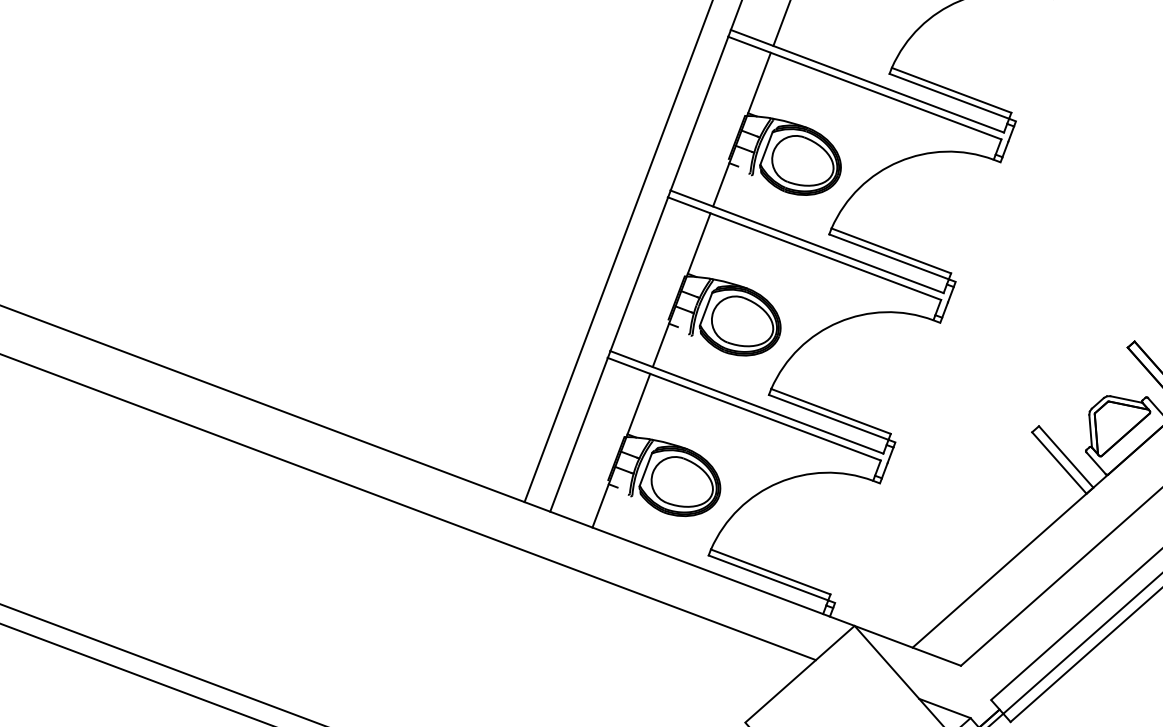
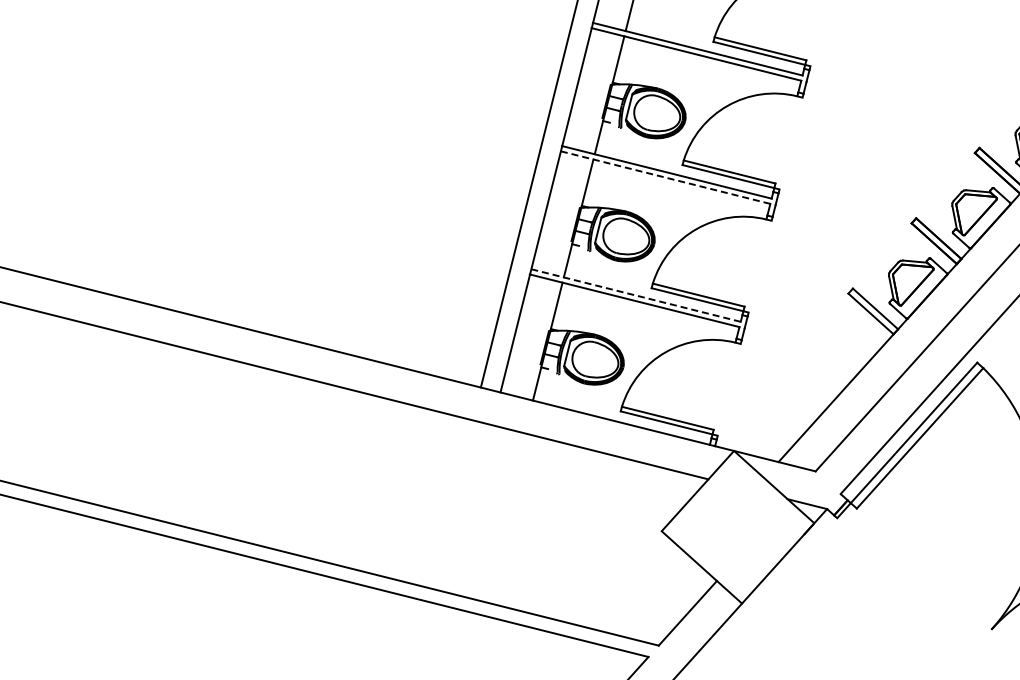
line: (804, 248) -> (665, 177), solid -> dashed
line: (746, 402) -> (635, 295), solid -> dashed

